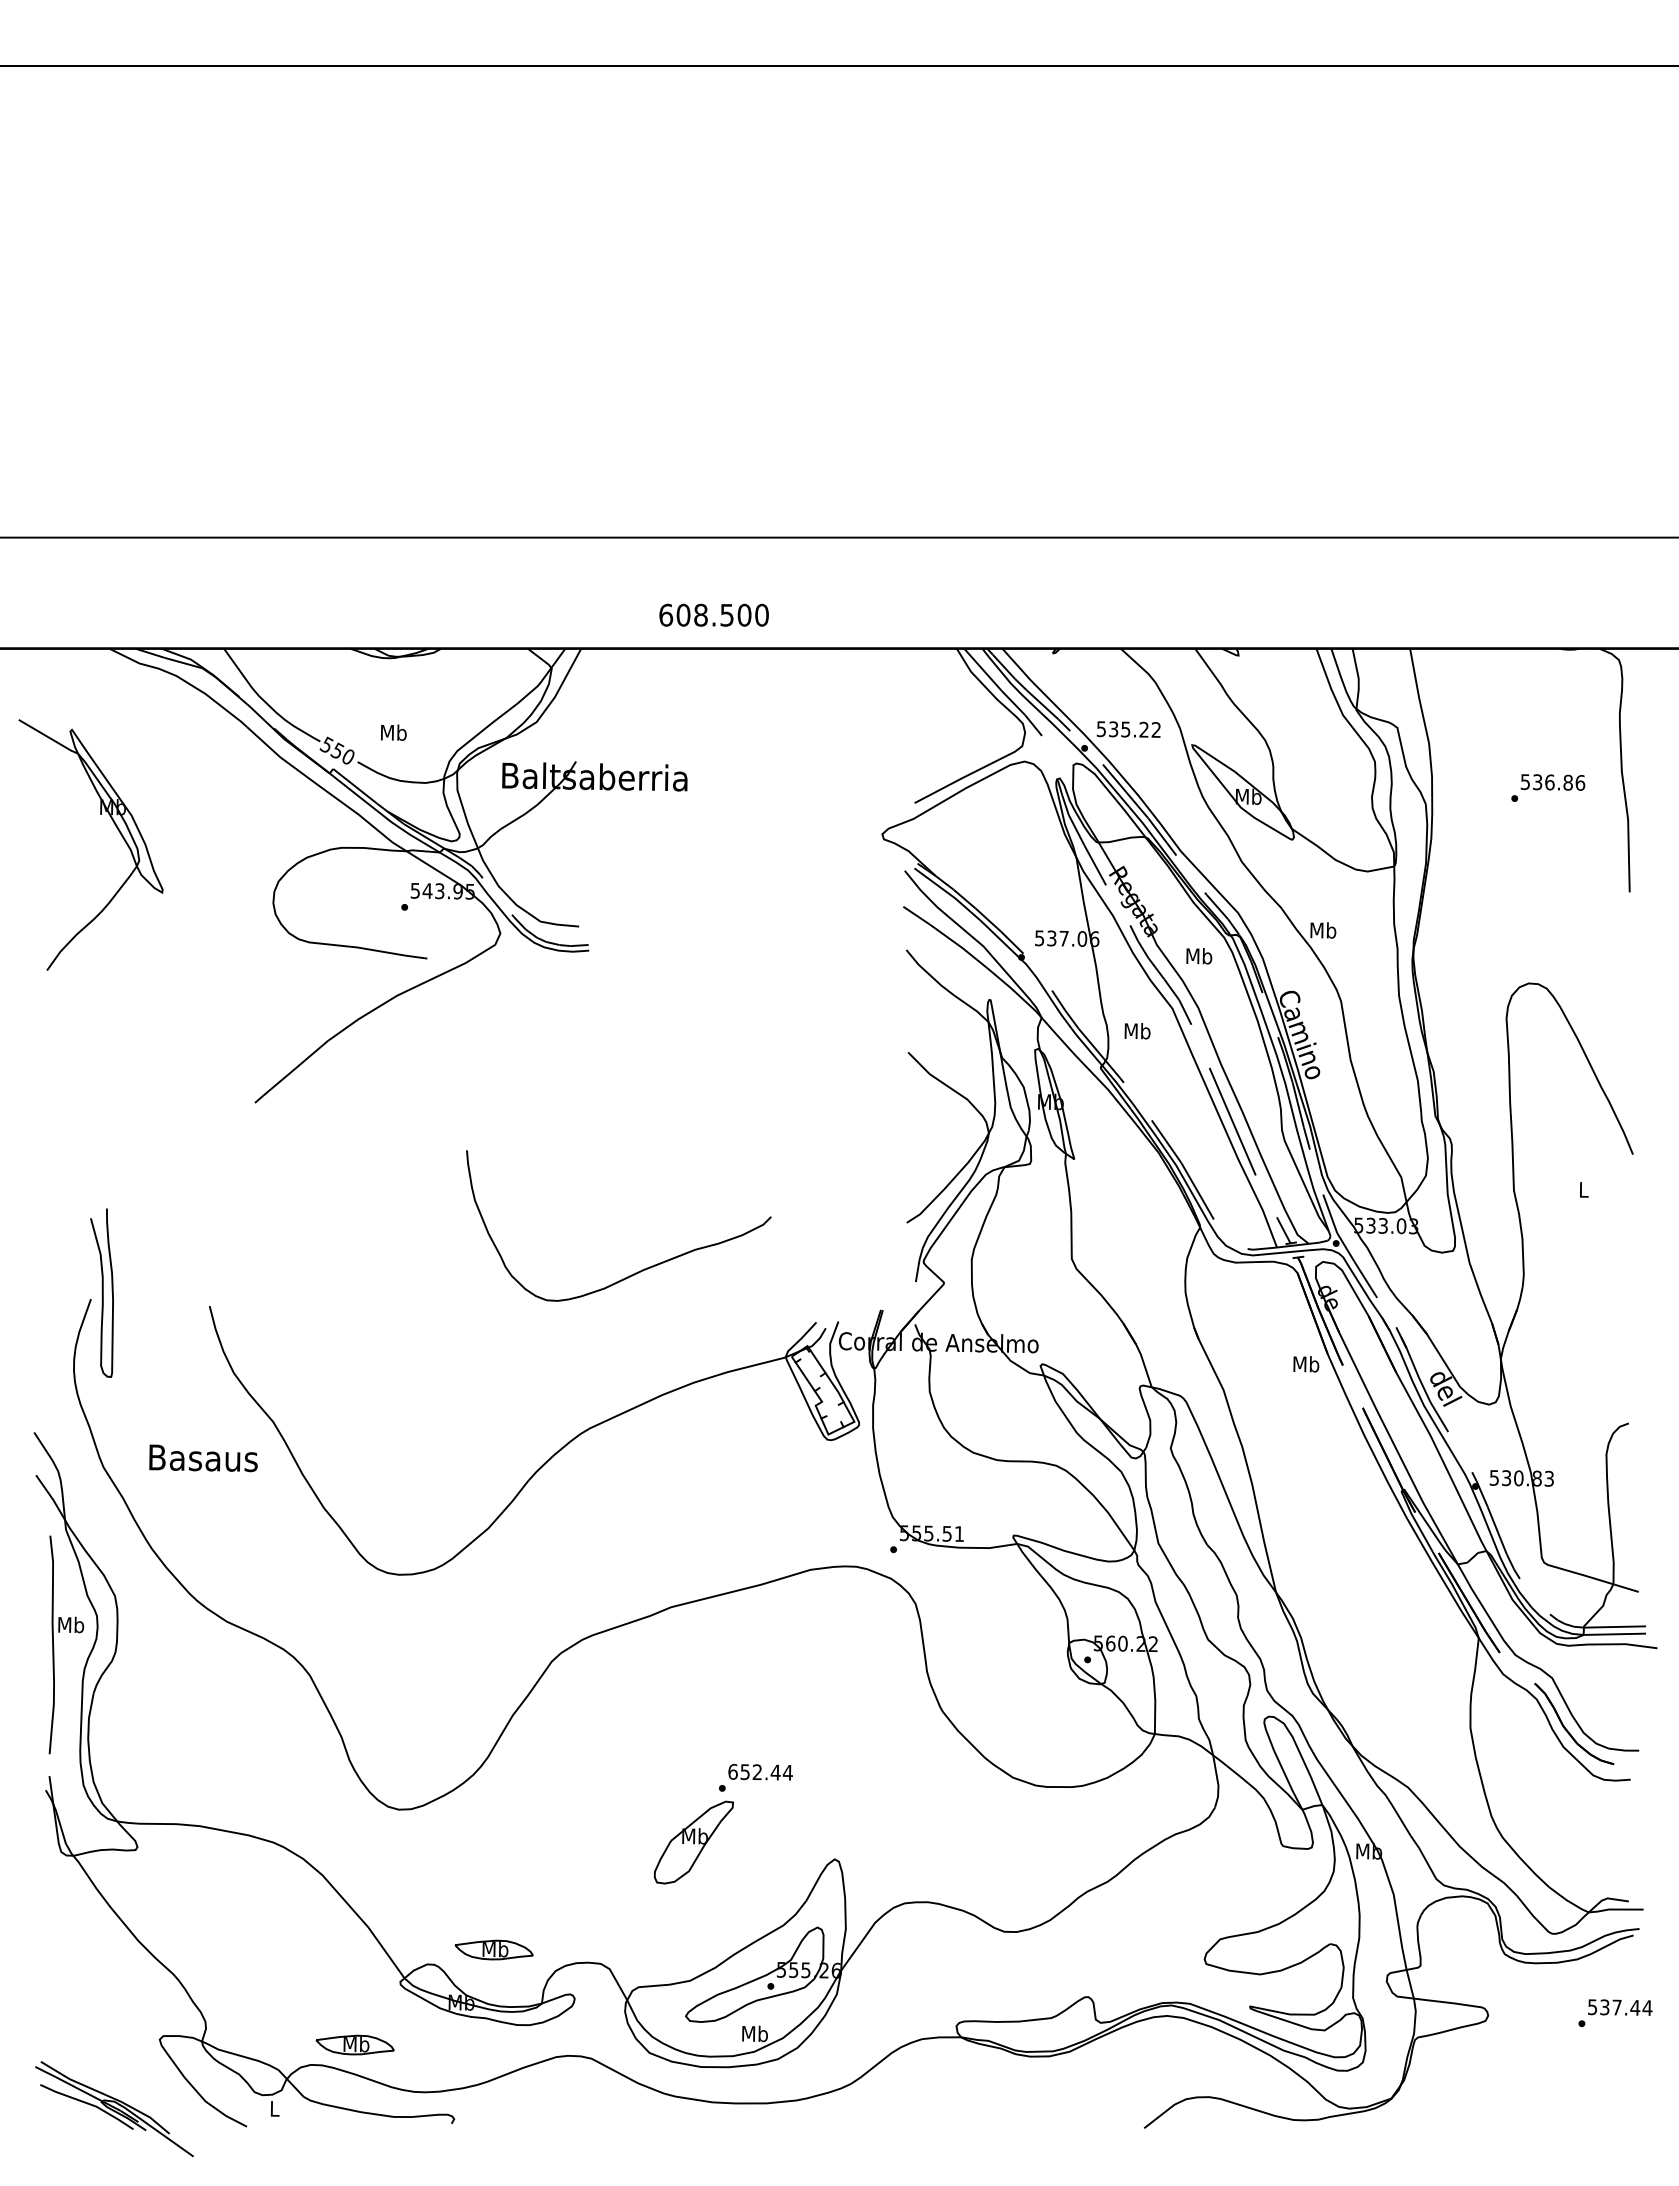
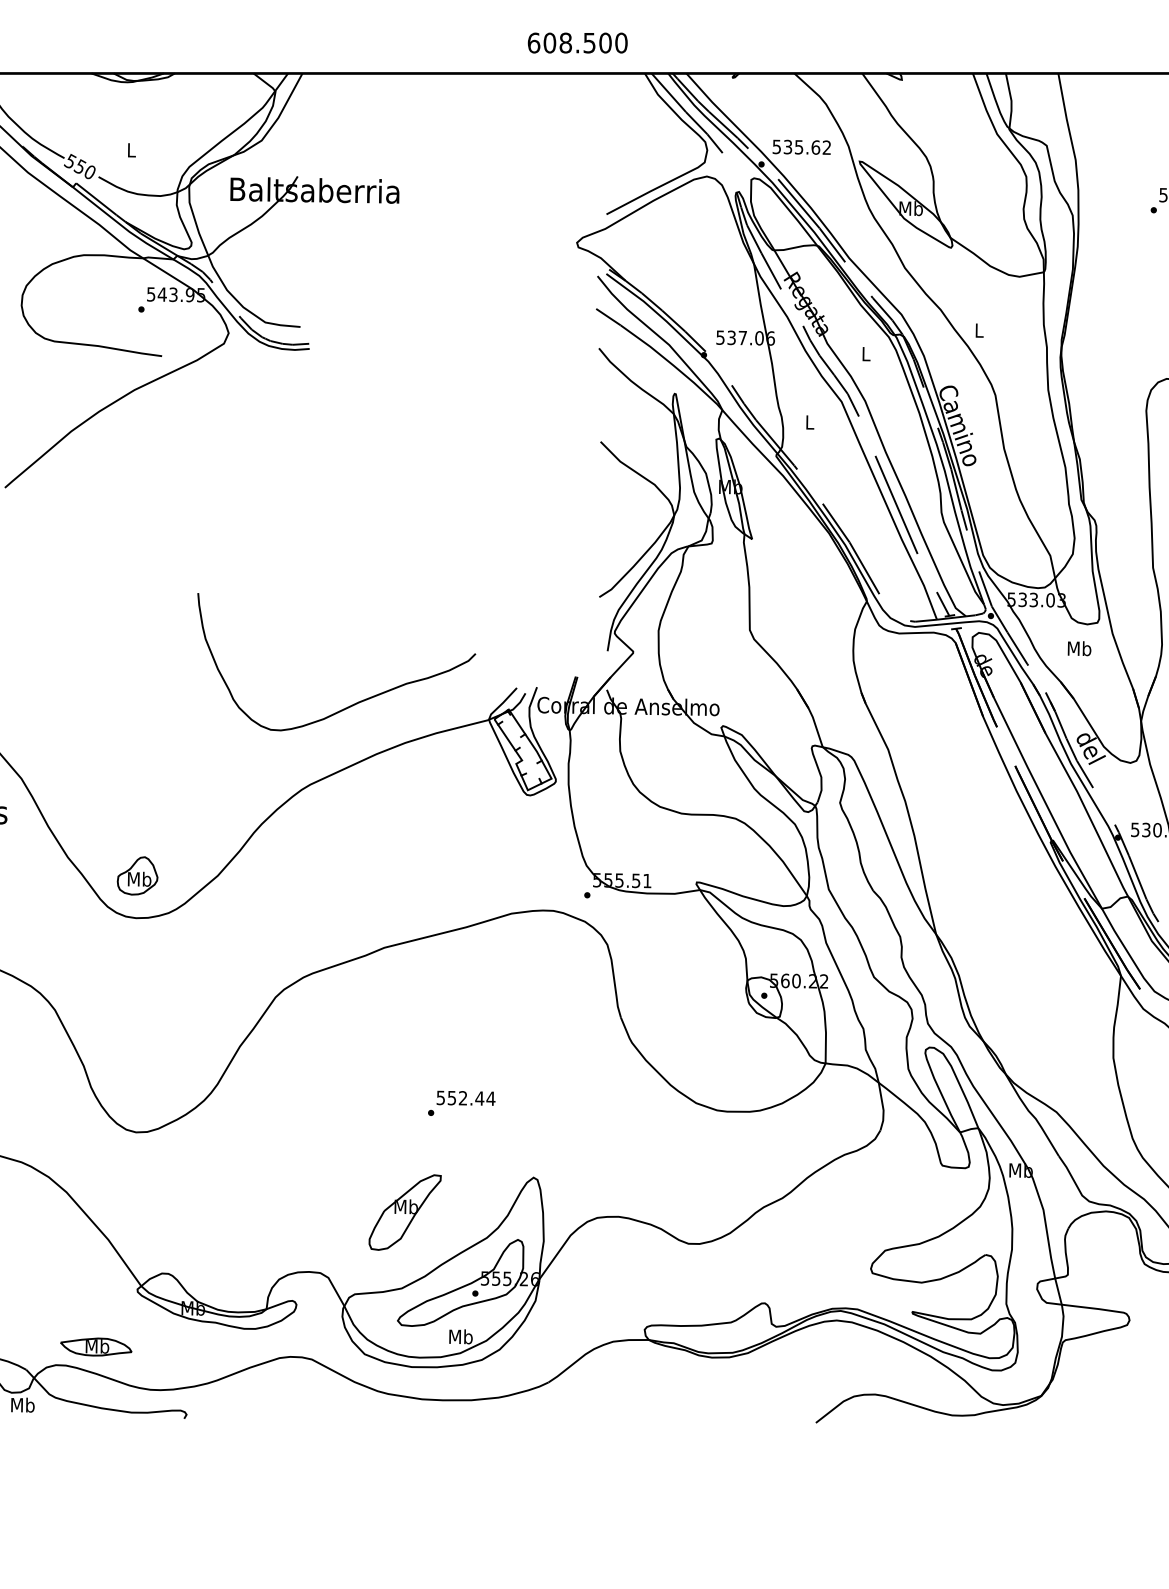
text: (713, 614) -> (577, 42), moved
text: (1143, 729) -> (815, 147), 535.22 -> 535.62
text: (393, 732) -> (131, 150), Mb -> L
text: (1323, 930) -> (979, 330), Mb -> L
text: (1199, 956) -> (866, 354), Mb -> L
text: (1137, 1031) -> (809, 422), Mb -> L
curve: (637, 1271) -> (353, 703), moved
text: (1306, 1364) -> (1079, 648), moved
part: (400, 1528) -> (137, 875), added
text: (732, 1771) -> (440, 1097), 652.44 -> 552.44
part: (693, 1842) -> (404, 1212), moved
part: (493, 1949) -> (222, 1259), removed
text: (274, 2108) -> (22, 1404), L -> Mb

